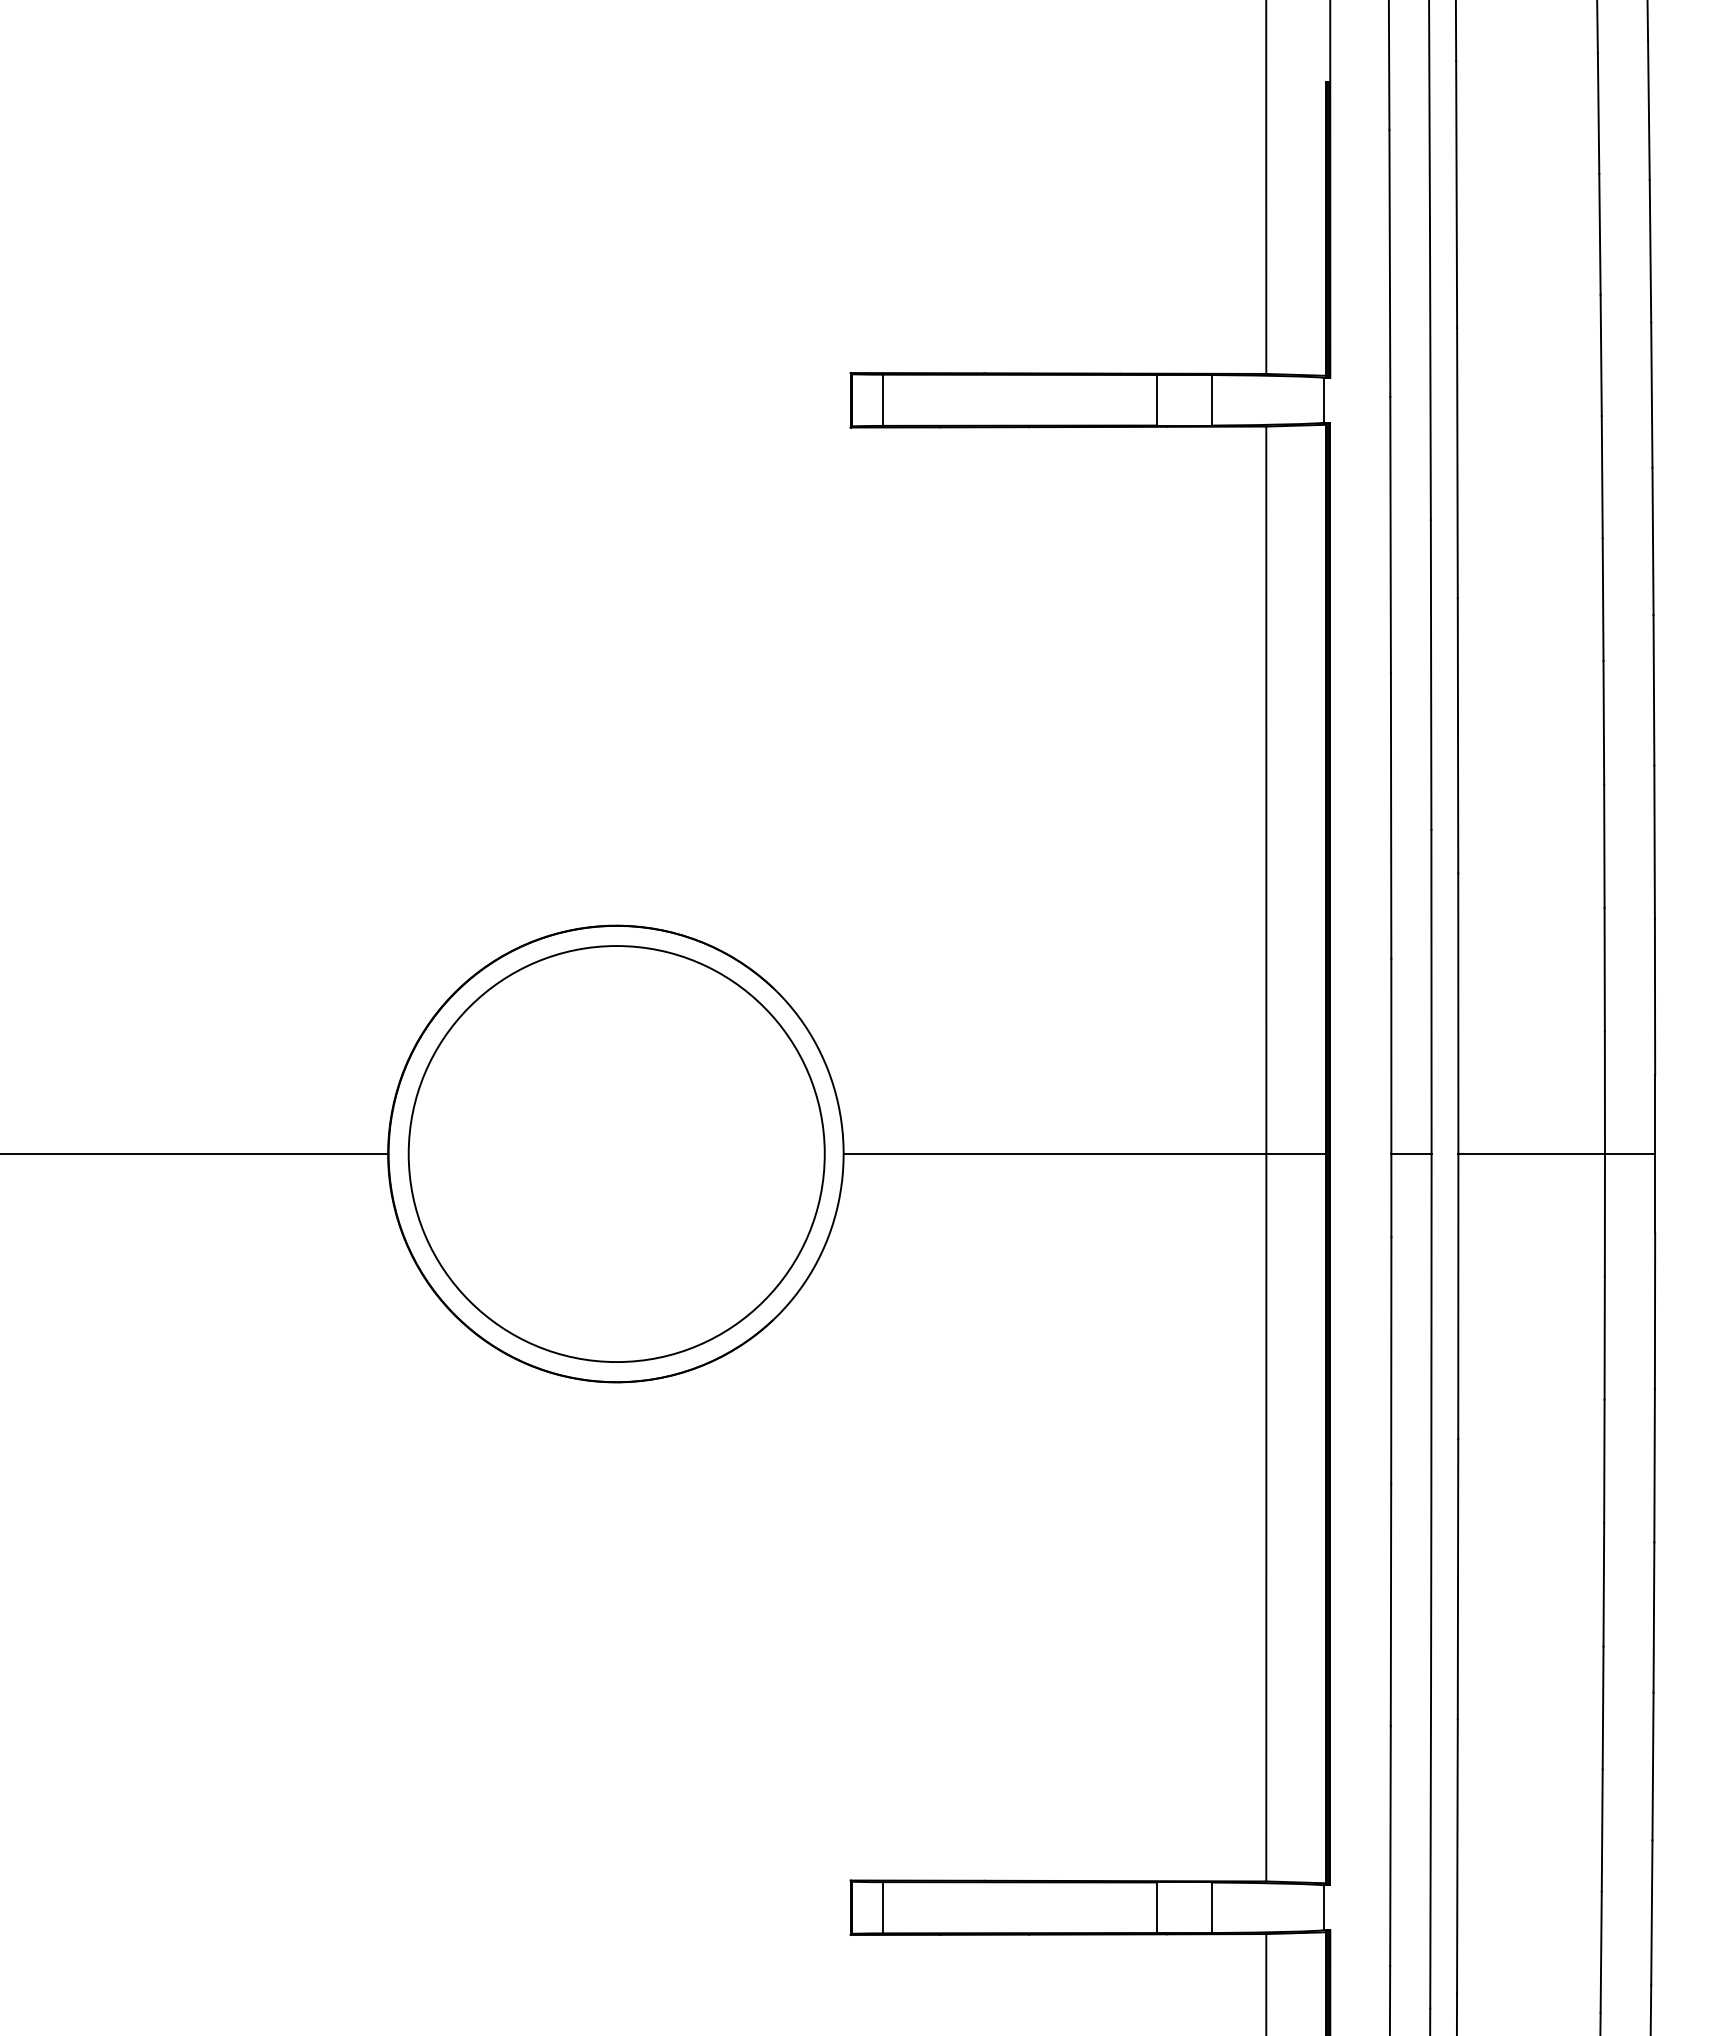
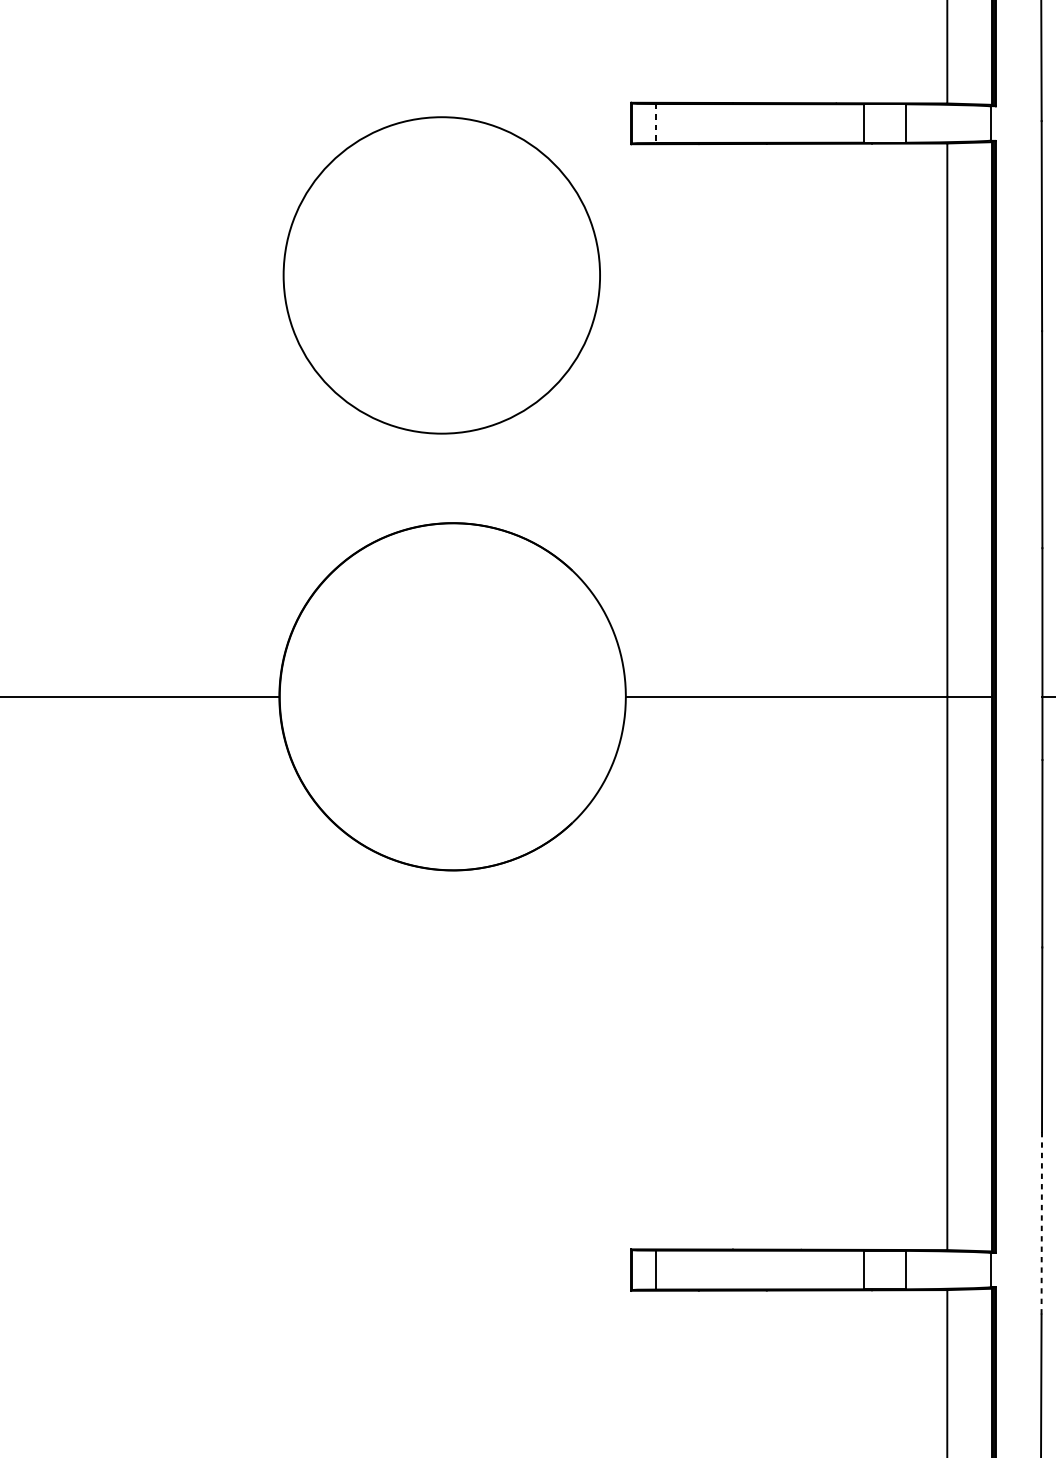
line: (883, 400) -> (656, 123), solid -> dashed
circle: (616, 1153) -> (441, 275), moved
line: (1390, 1846) -> (1041, 1223), solid -> dashed

